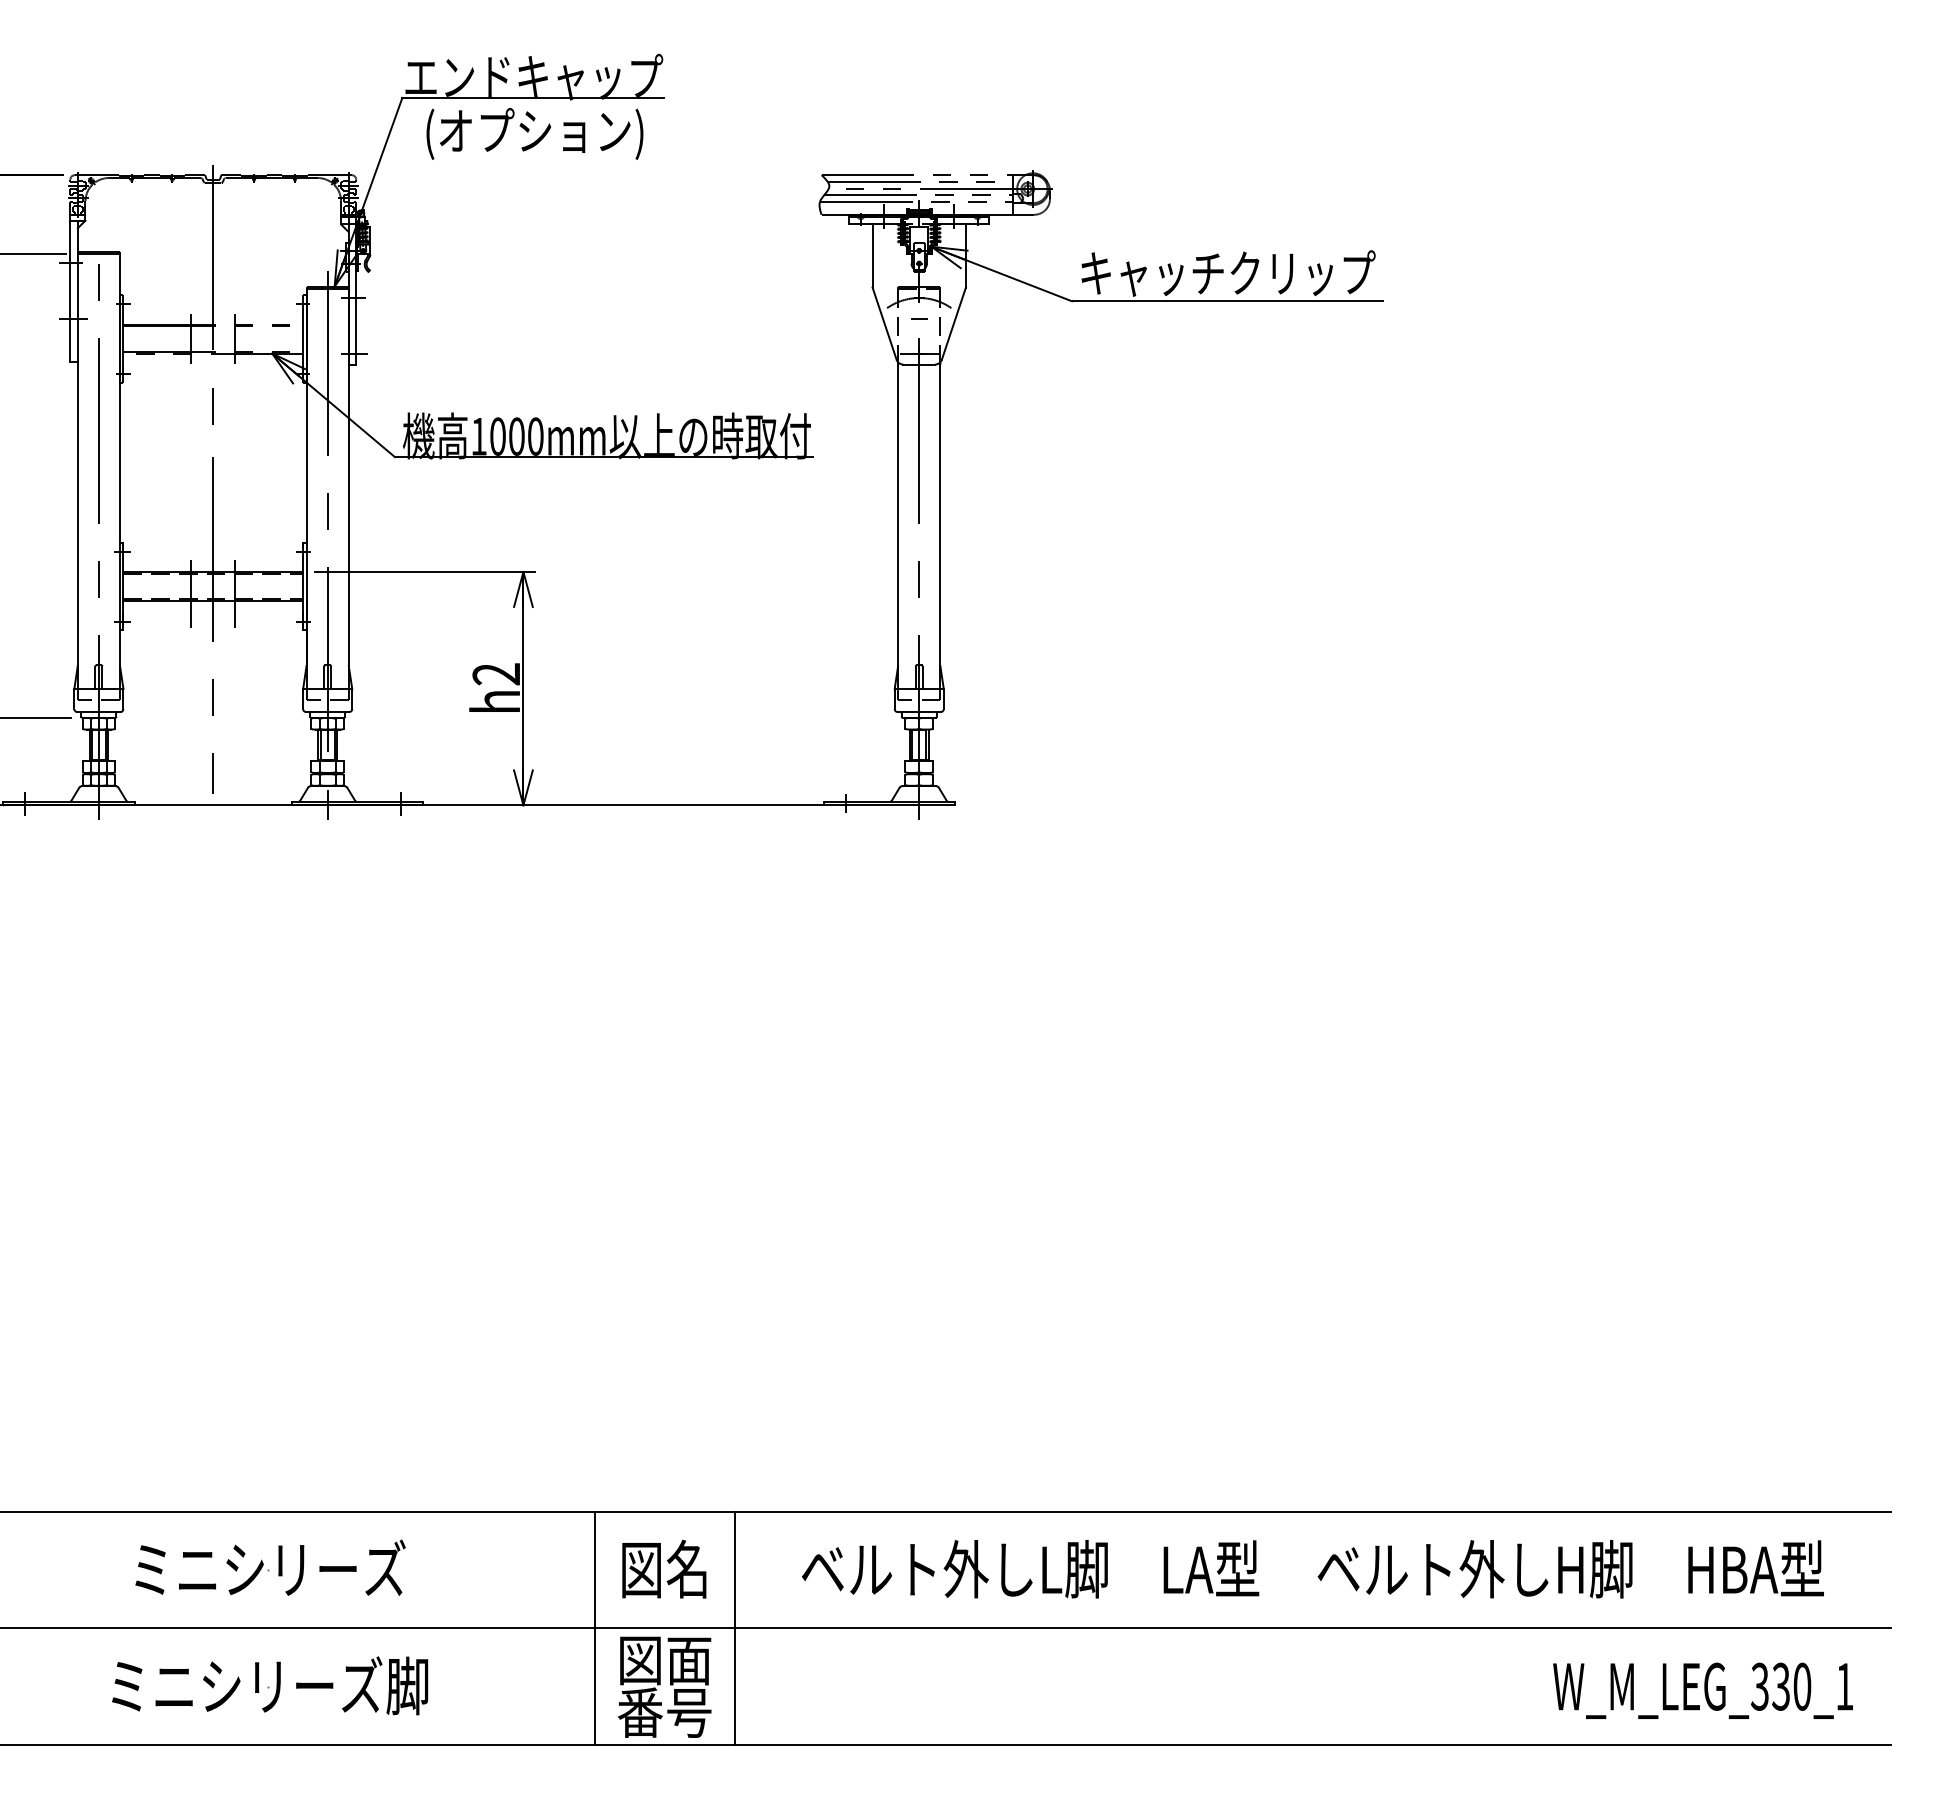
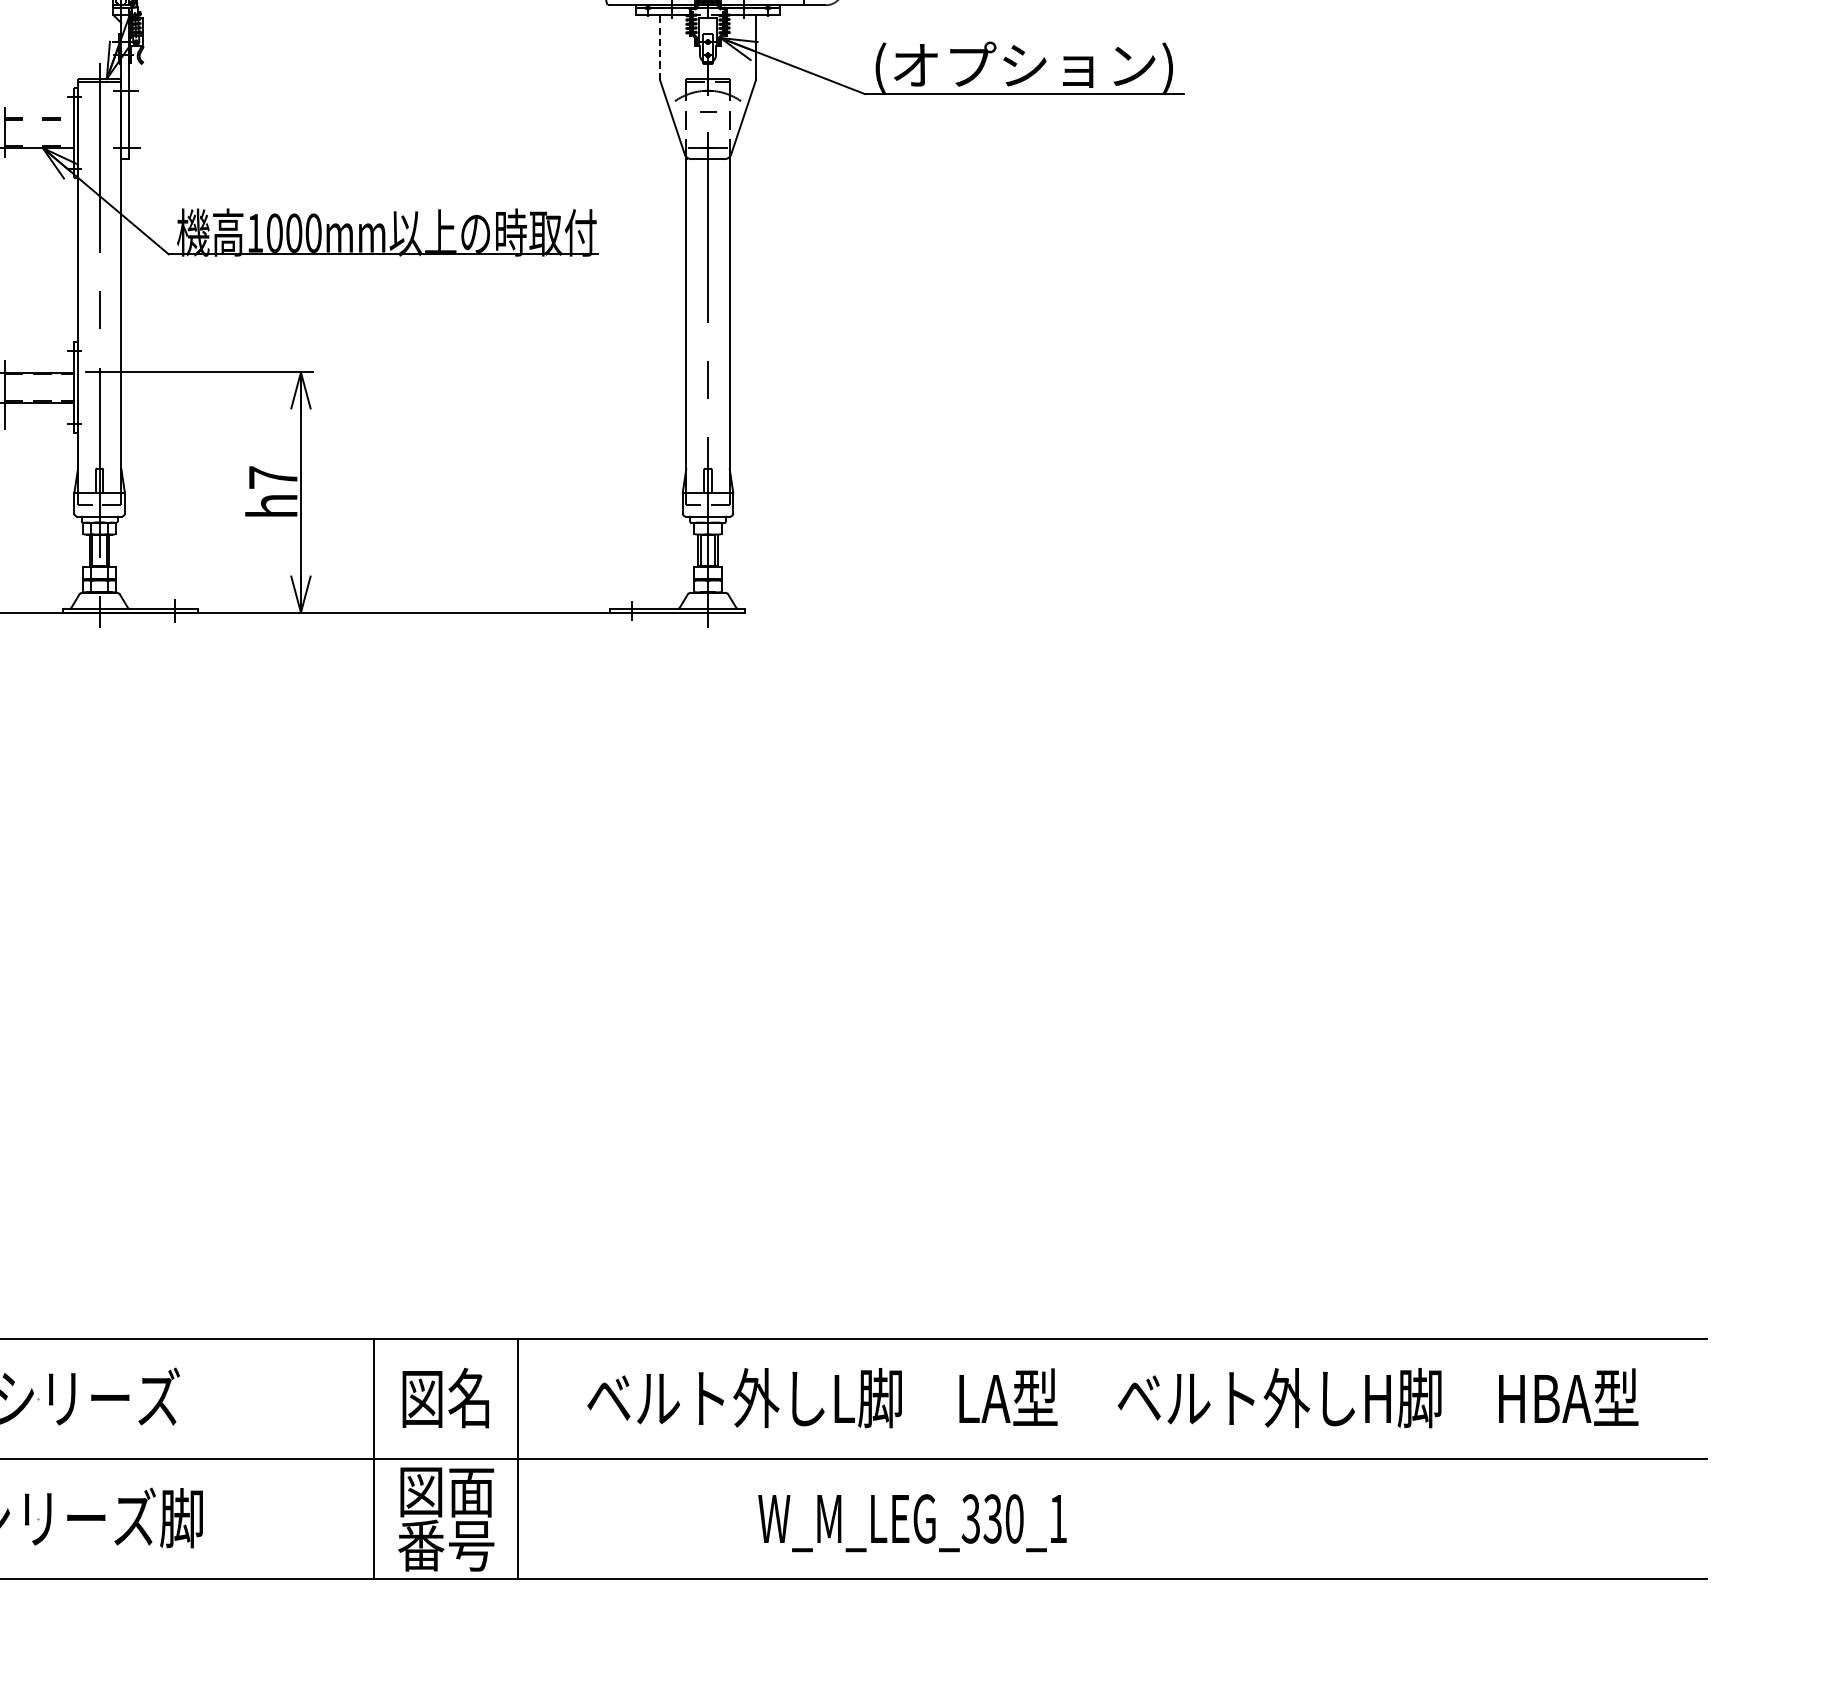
line: (872, 256) -> (659, 48), solid -> dashed
text: (1228, 276) -> (1026, 68), キャッチクリップ -> (オプション)
text: (495, 674) -> (272, 477), h2 -> h7
text: (1702, 1690) -> (911, 1522), moved

